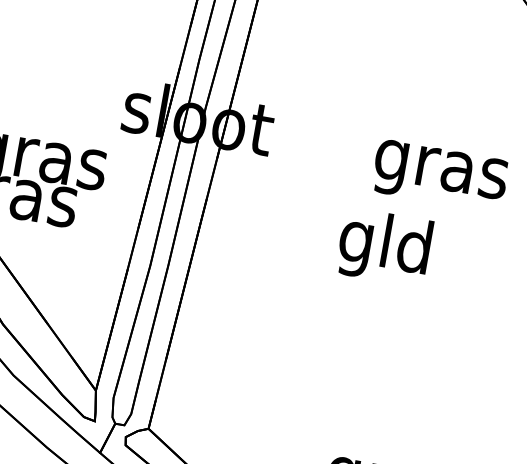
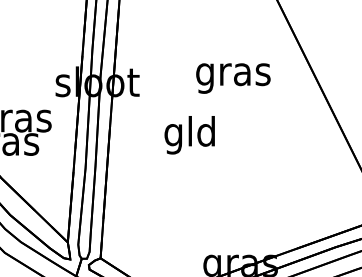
text: (440, 176) -> (233, 78), moved
text: (383, 247) -> (189, 135), moved

